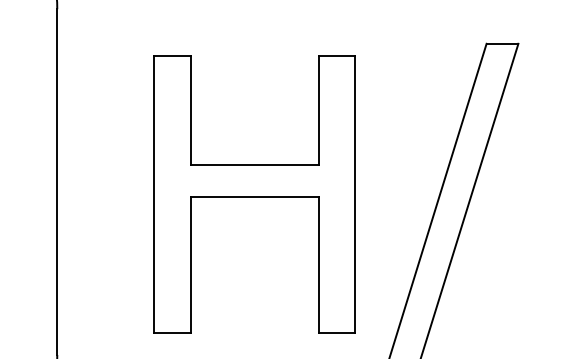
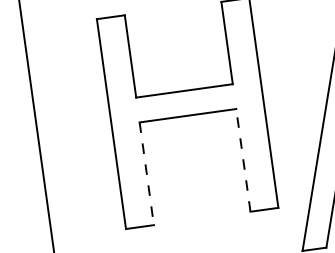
line: (191, 265) -> (147, 174), solid -> dashed
line: (318, 265) -> (243, 160), solid -> dashed

